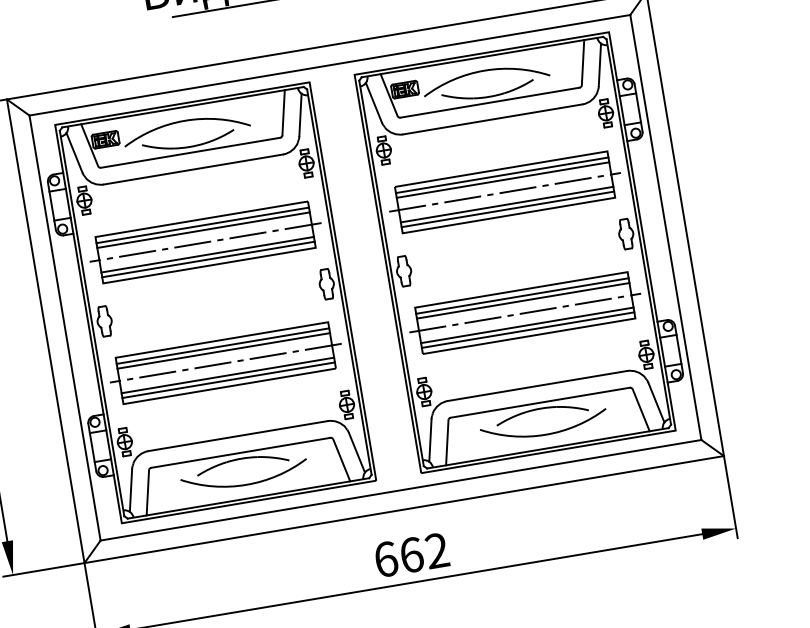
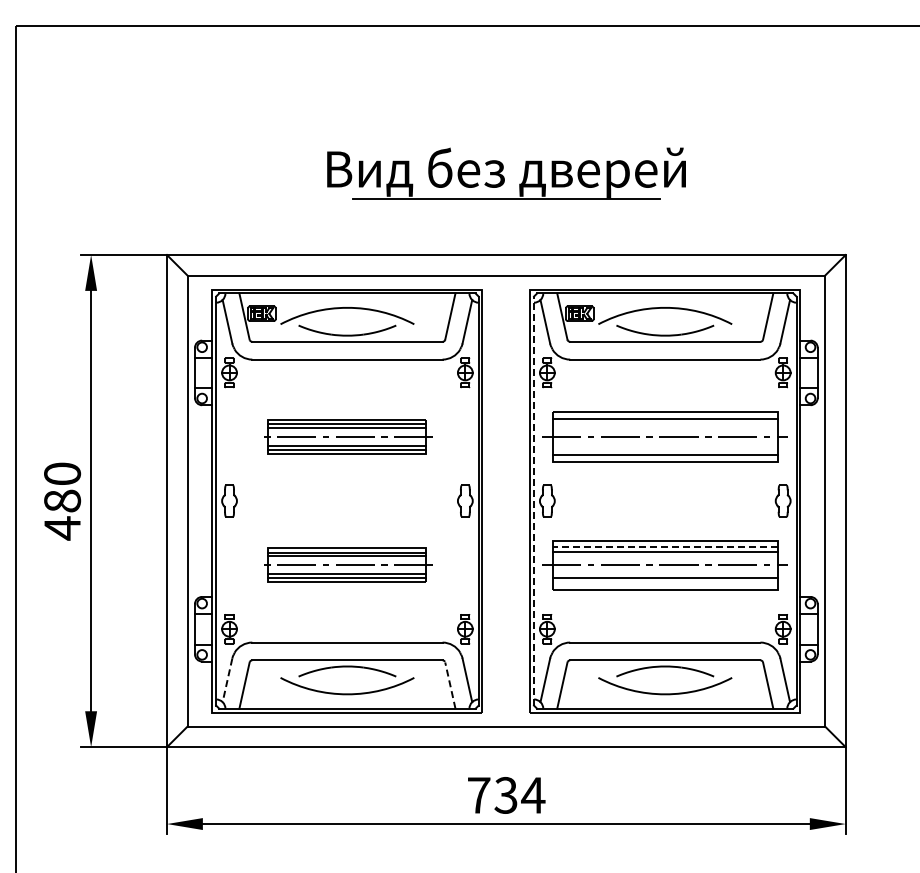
line: (503, 179) -> (665, 423), removed
line: (507, 205) -> (665, 450), removed
part: (204, 242) -> (346, 436), size x0.7
line: (392, 273) -> (534, 501), solid -> dashed
line: (522, 296) -> (665, 547), solid -> dashed
line: (528, 330) -> (665, 583), removed
part: (224, 363) -> (346, 565), size x0.7
line: (341, 460) -> (450, 685), solid -> dashed
line: (131, 490) -> (227, 680), solid -> dashed
text: (411, 555) -> (506, 795), 662 -> 734

